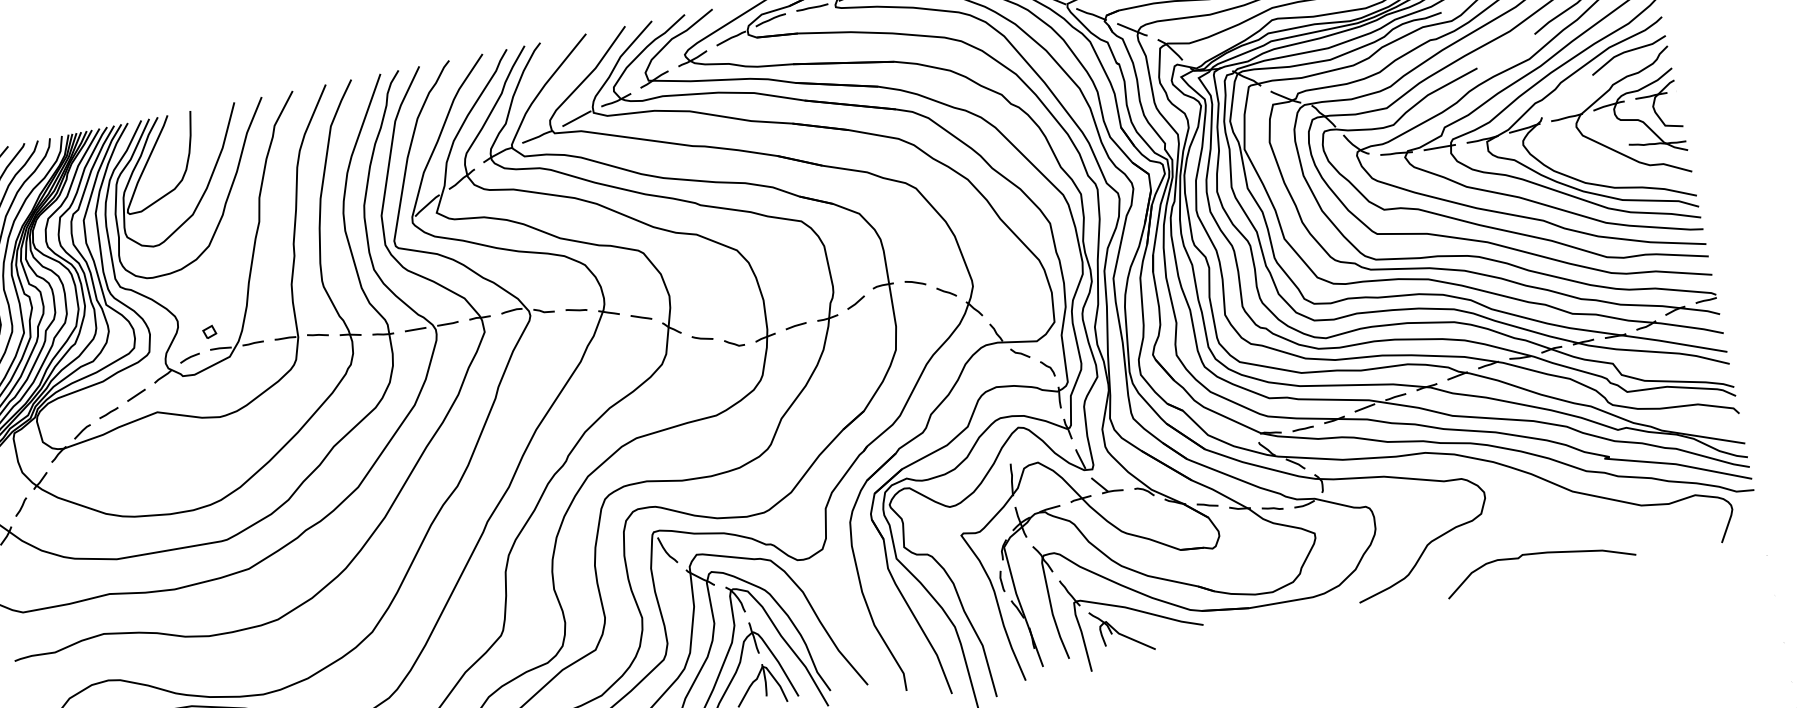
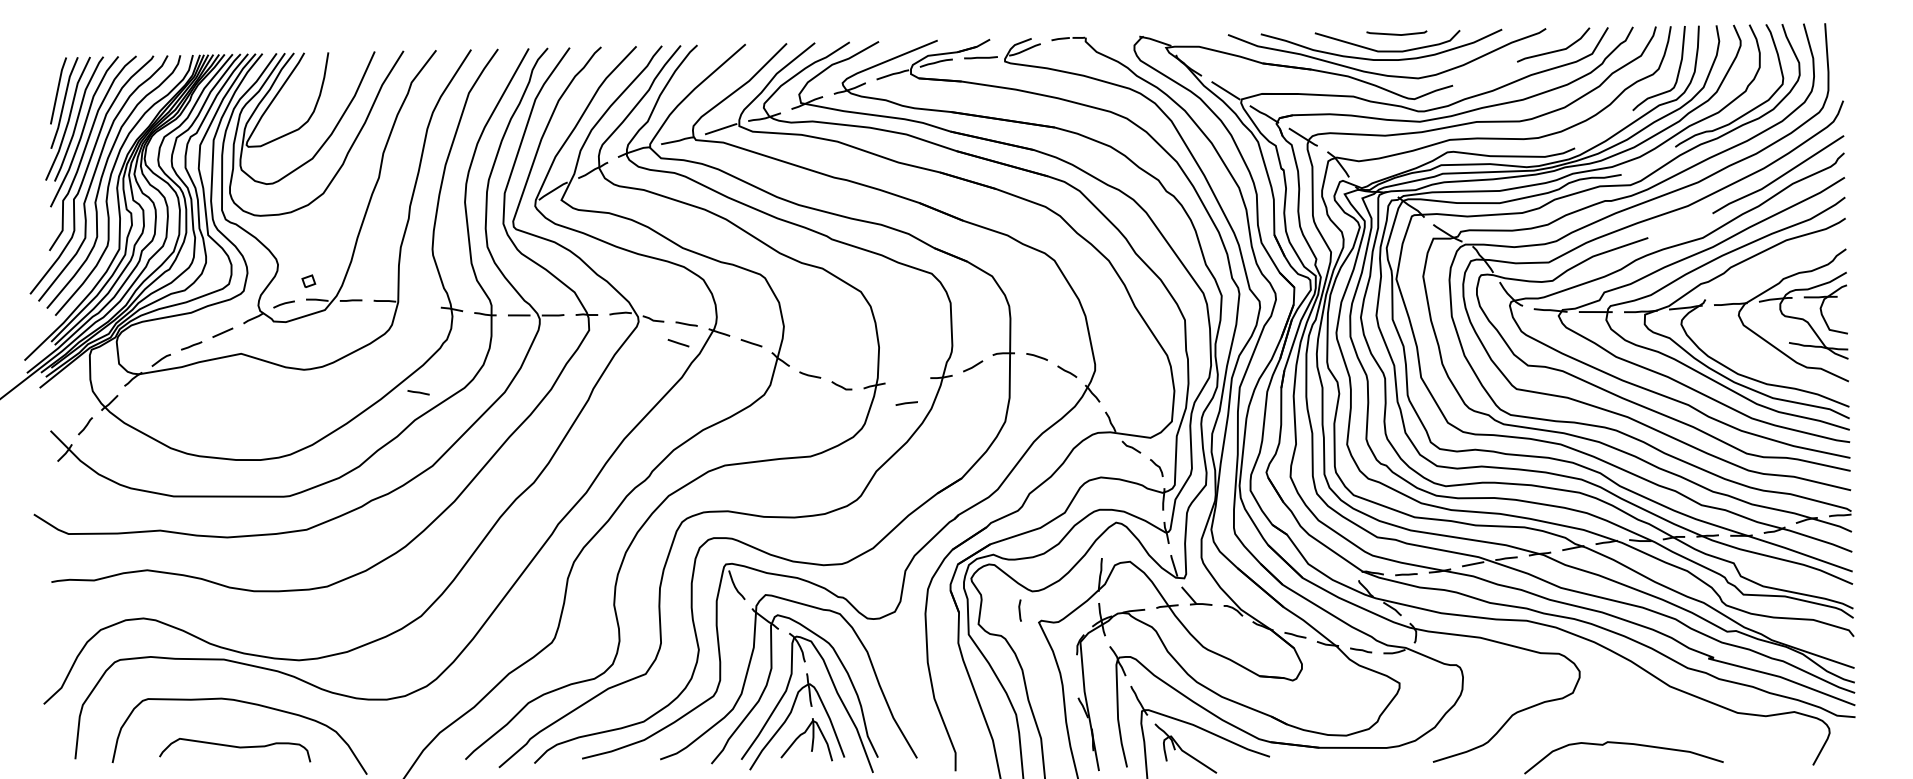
part: (1629, 55) -> (1805, 251), removed
line: (795, 326) -> (906, 403), moved
line: (571, 329) -> (678, 343), added
line: (317, 334) -> (418, 392), moved
line: (1001, 581) -> (1019, 610), moved

